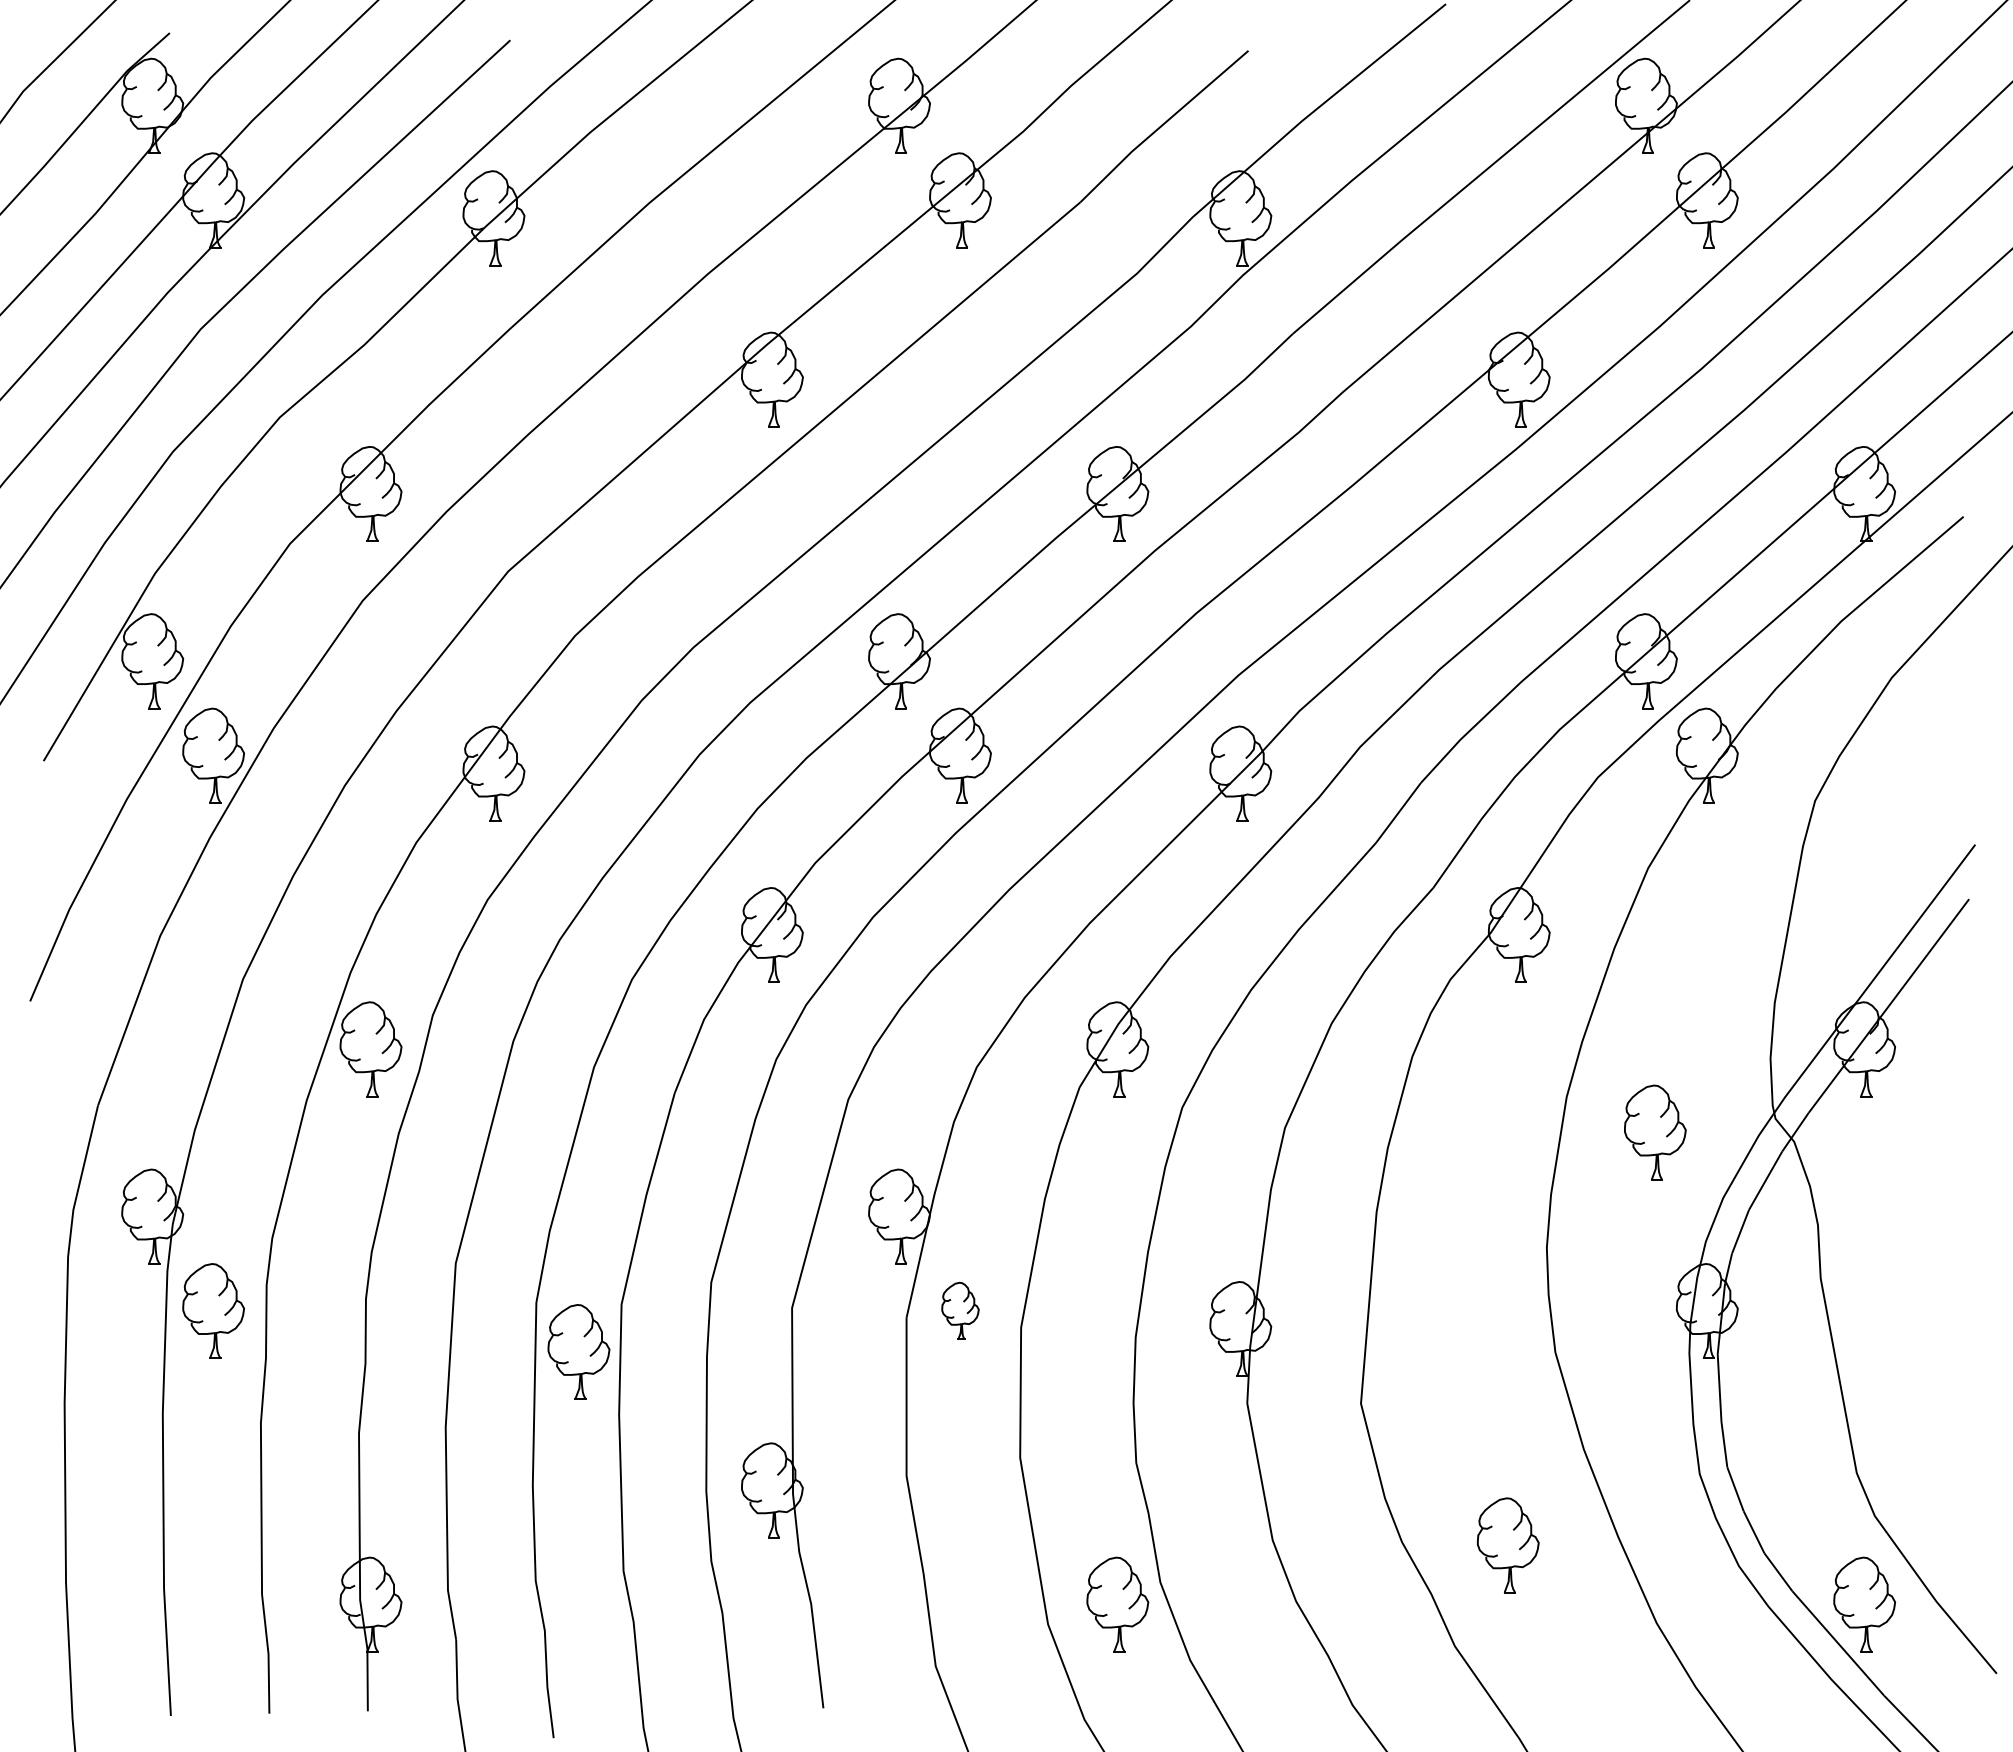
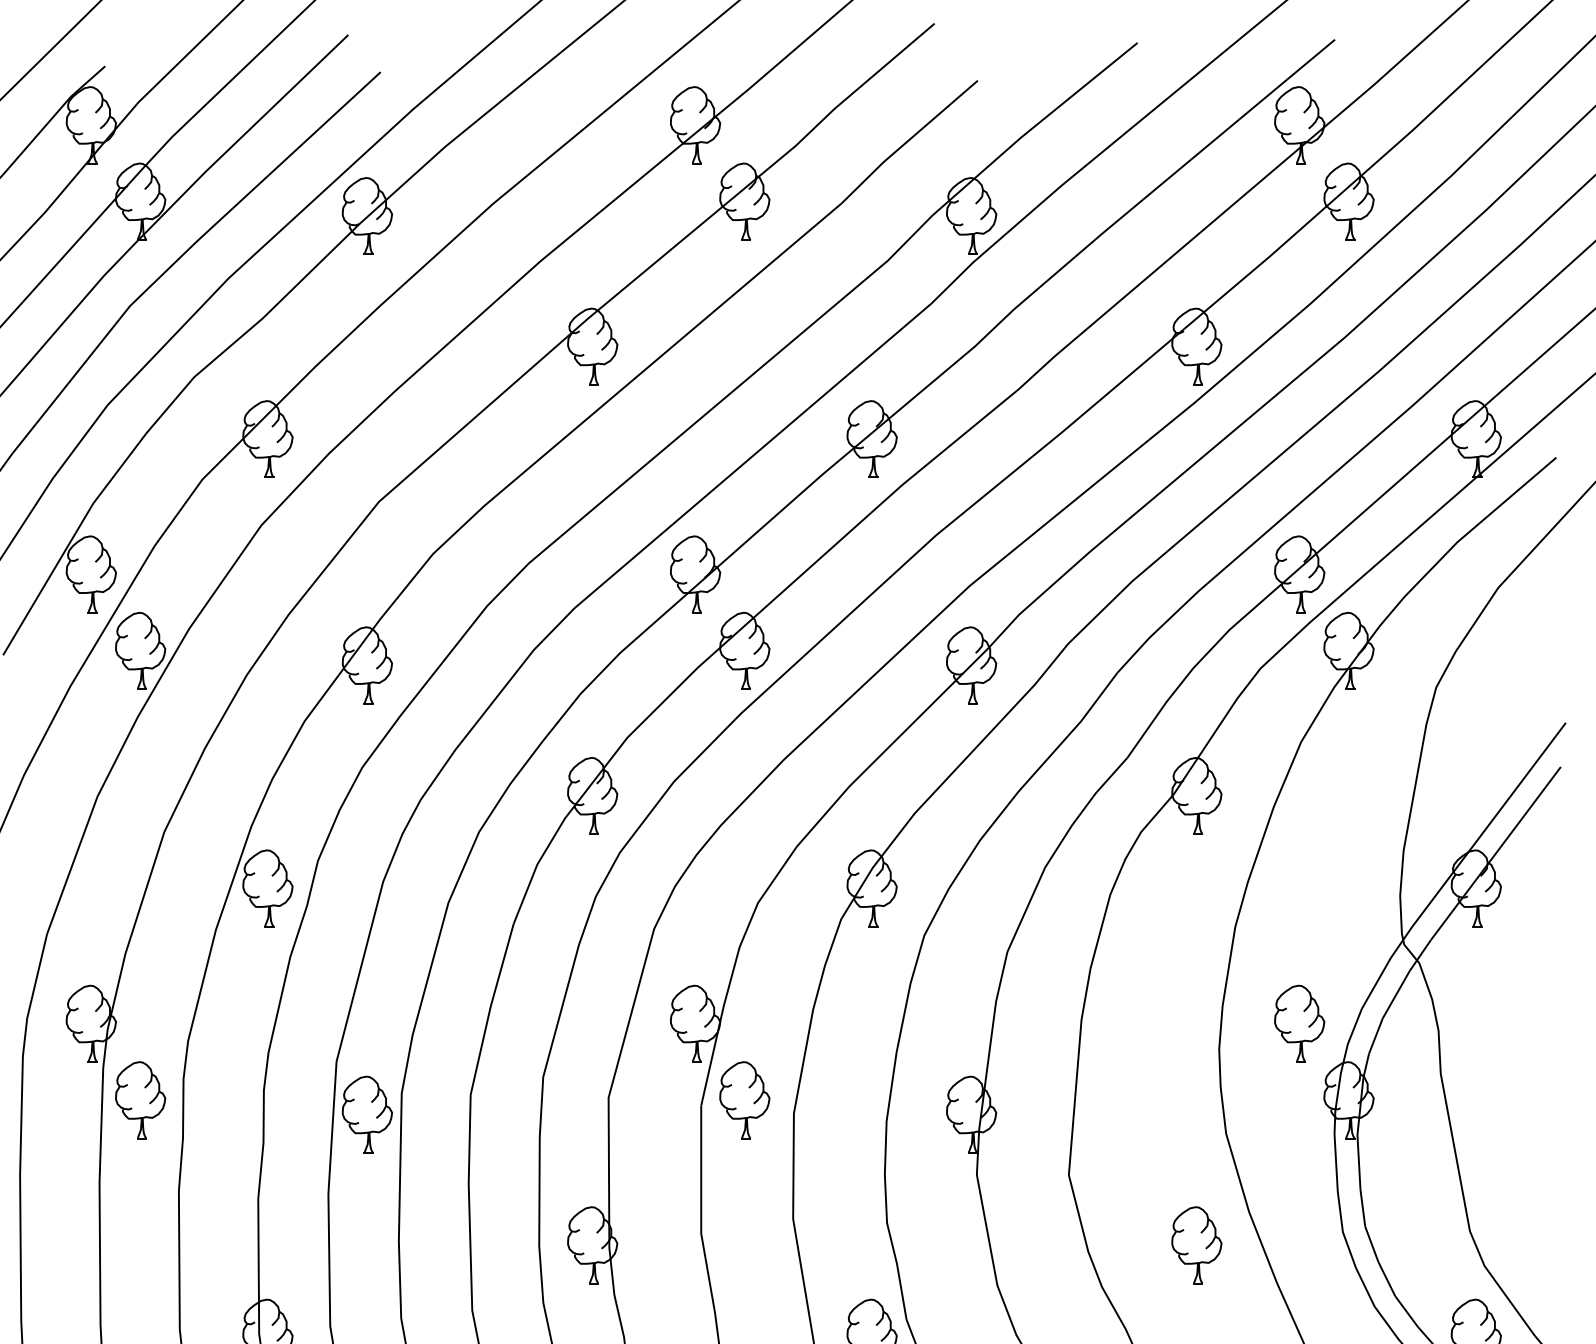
part: (1655, 1132) -> (1299, 1023), moved
part: (960, 1310) -> (744, 1099), size x1.67
part: (578, 1351) -> (367, 1114), moved
part: (1508, 1545) -> (1197, 1245), moved

